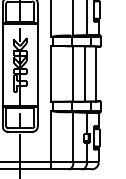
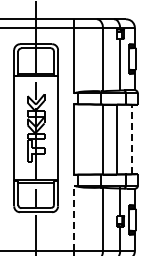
line: (96, 73) -> (132, 138), solid -> dashed
line: (50, 136) -> (74, 218), solid -> dashed

